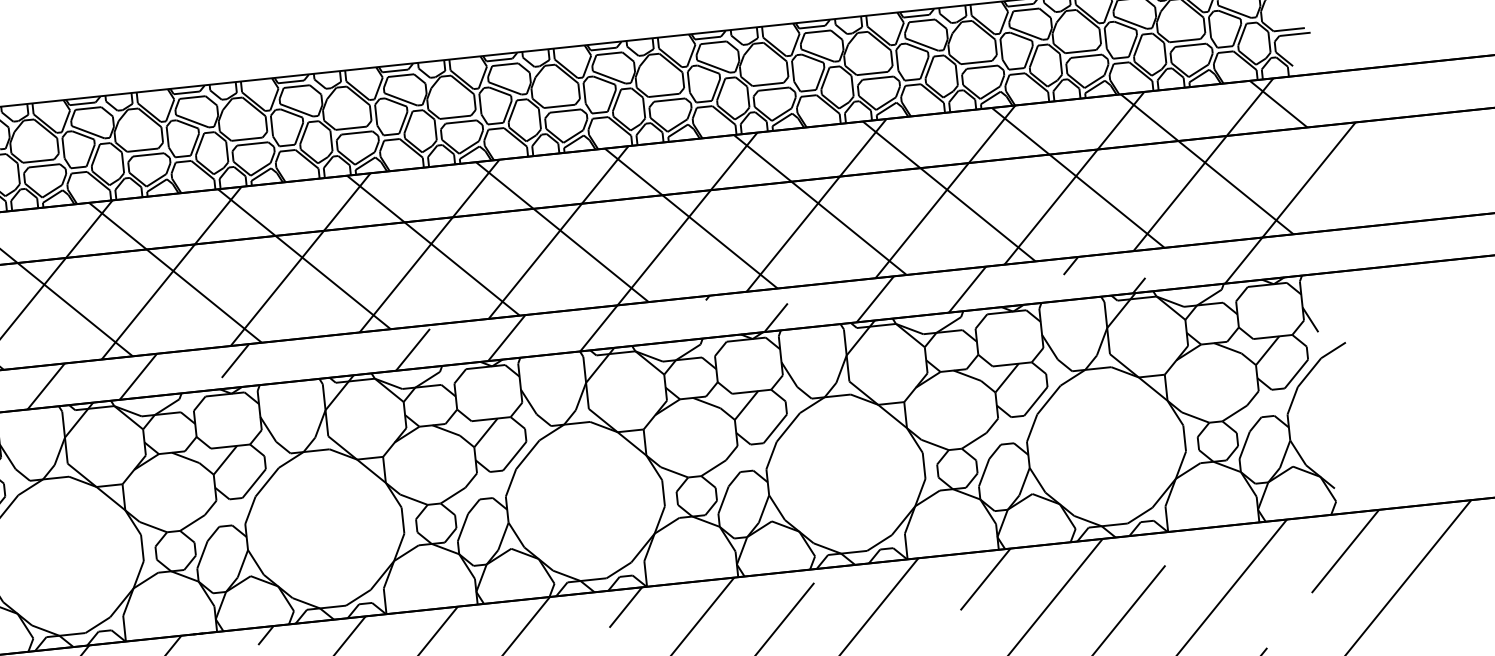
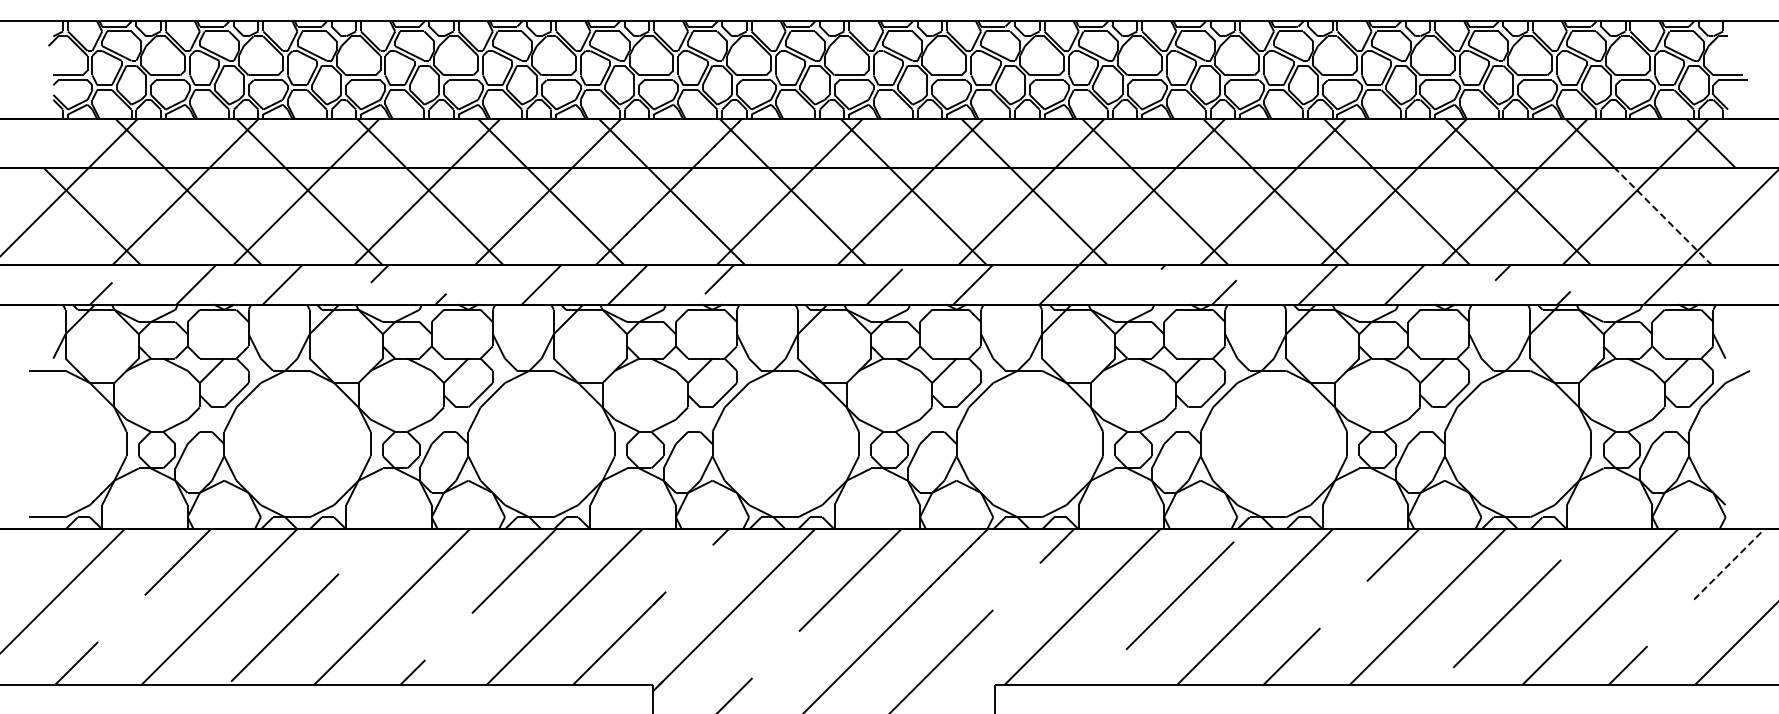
line: (1235, 187) -> (1662, 216), solid -> dashed
line: (1345, 551) -> (1729, 564), solid -> dashed

